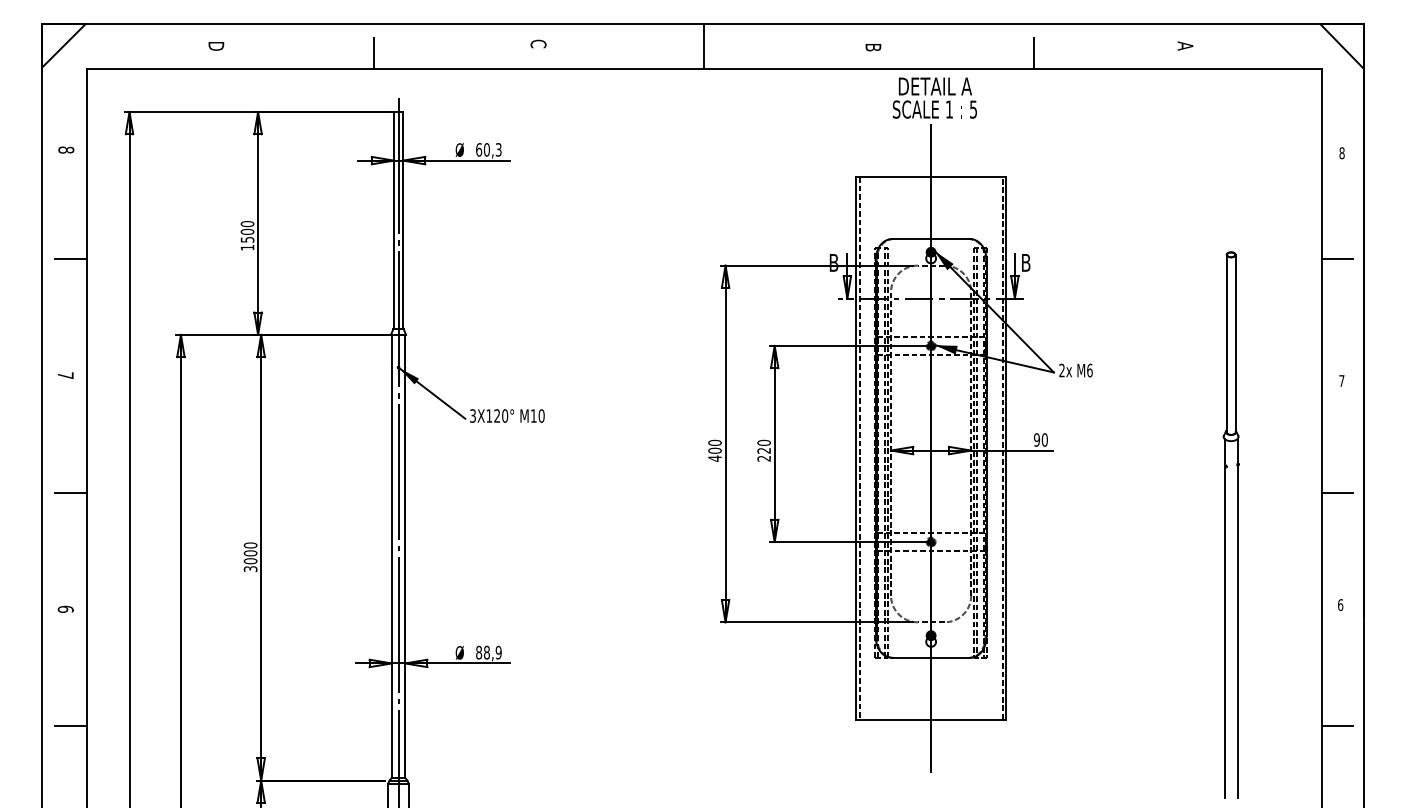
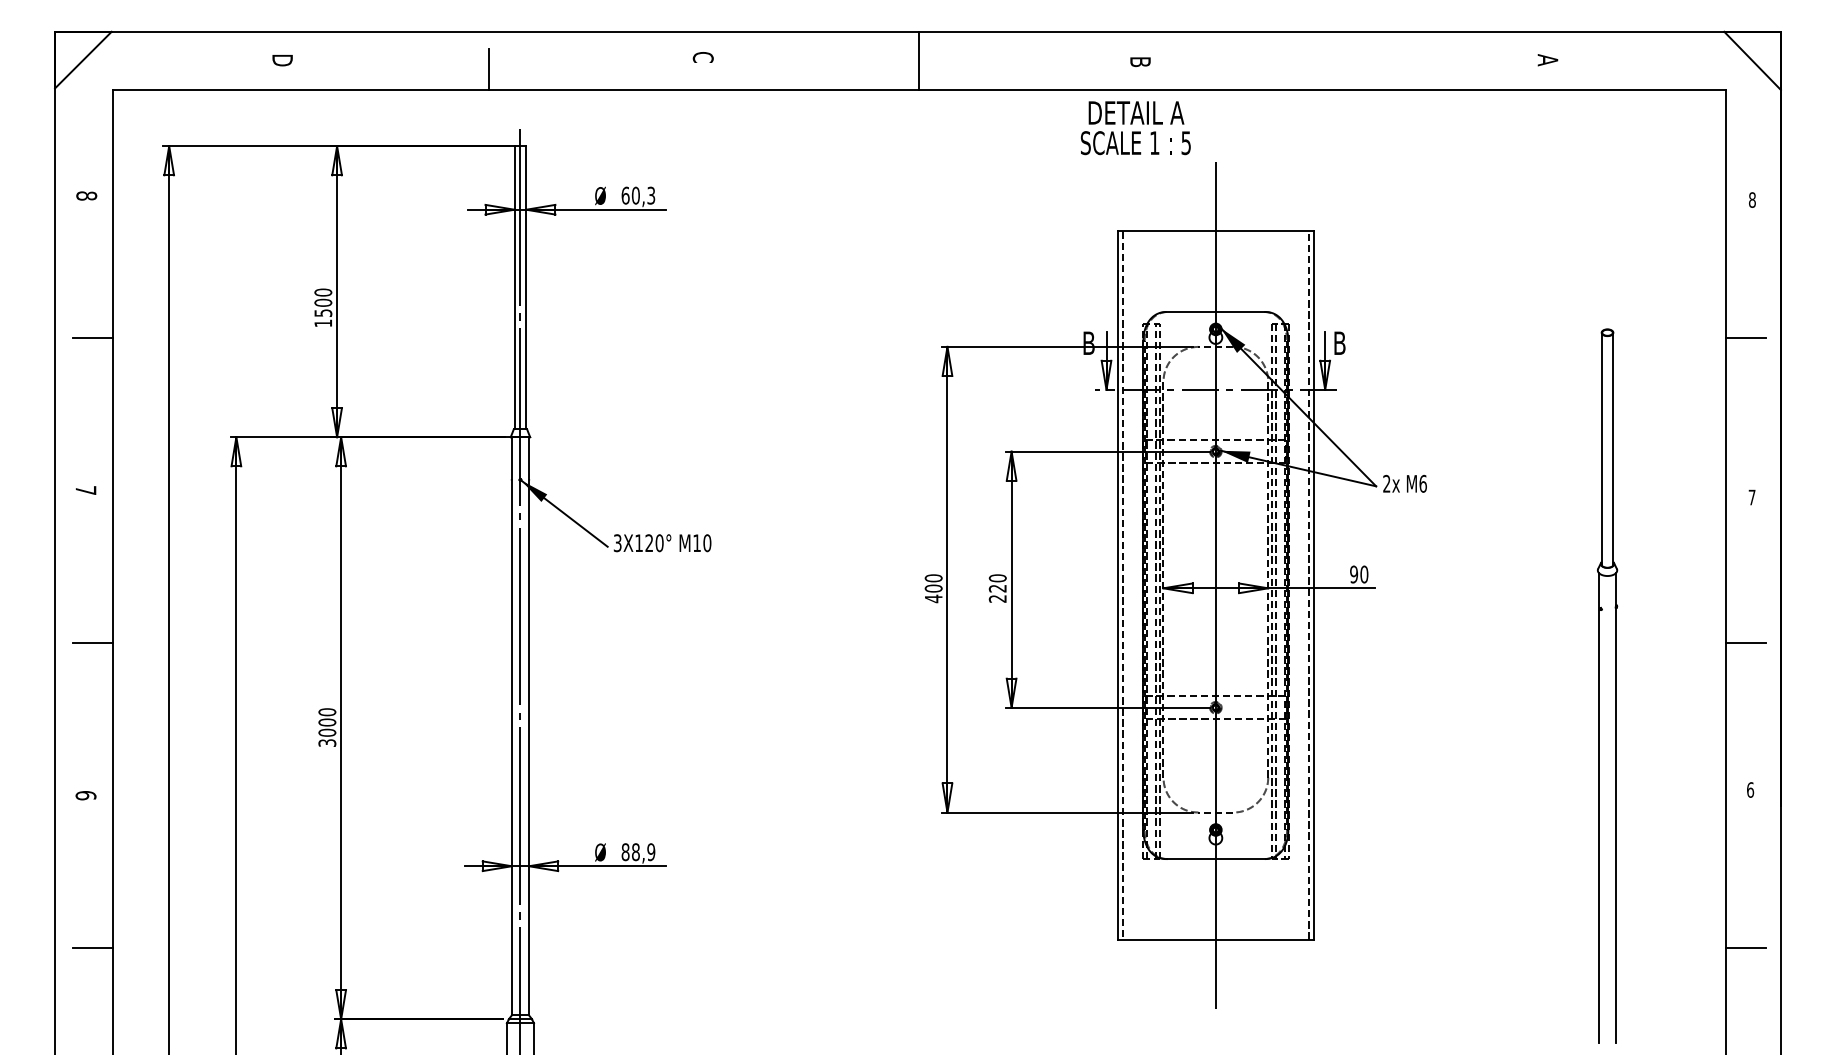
line: (1034, 53) -> (1350, 69), removed
text: (934, 98) -> (1135, 128), moved

